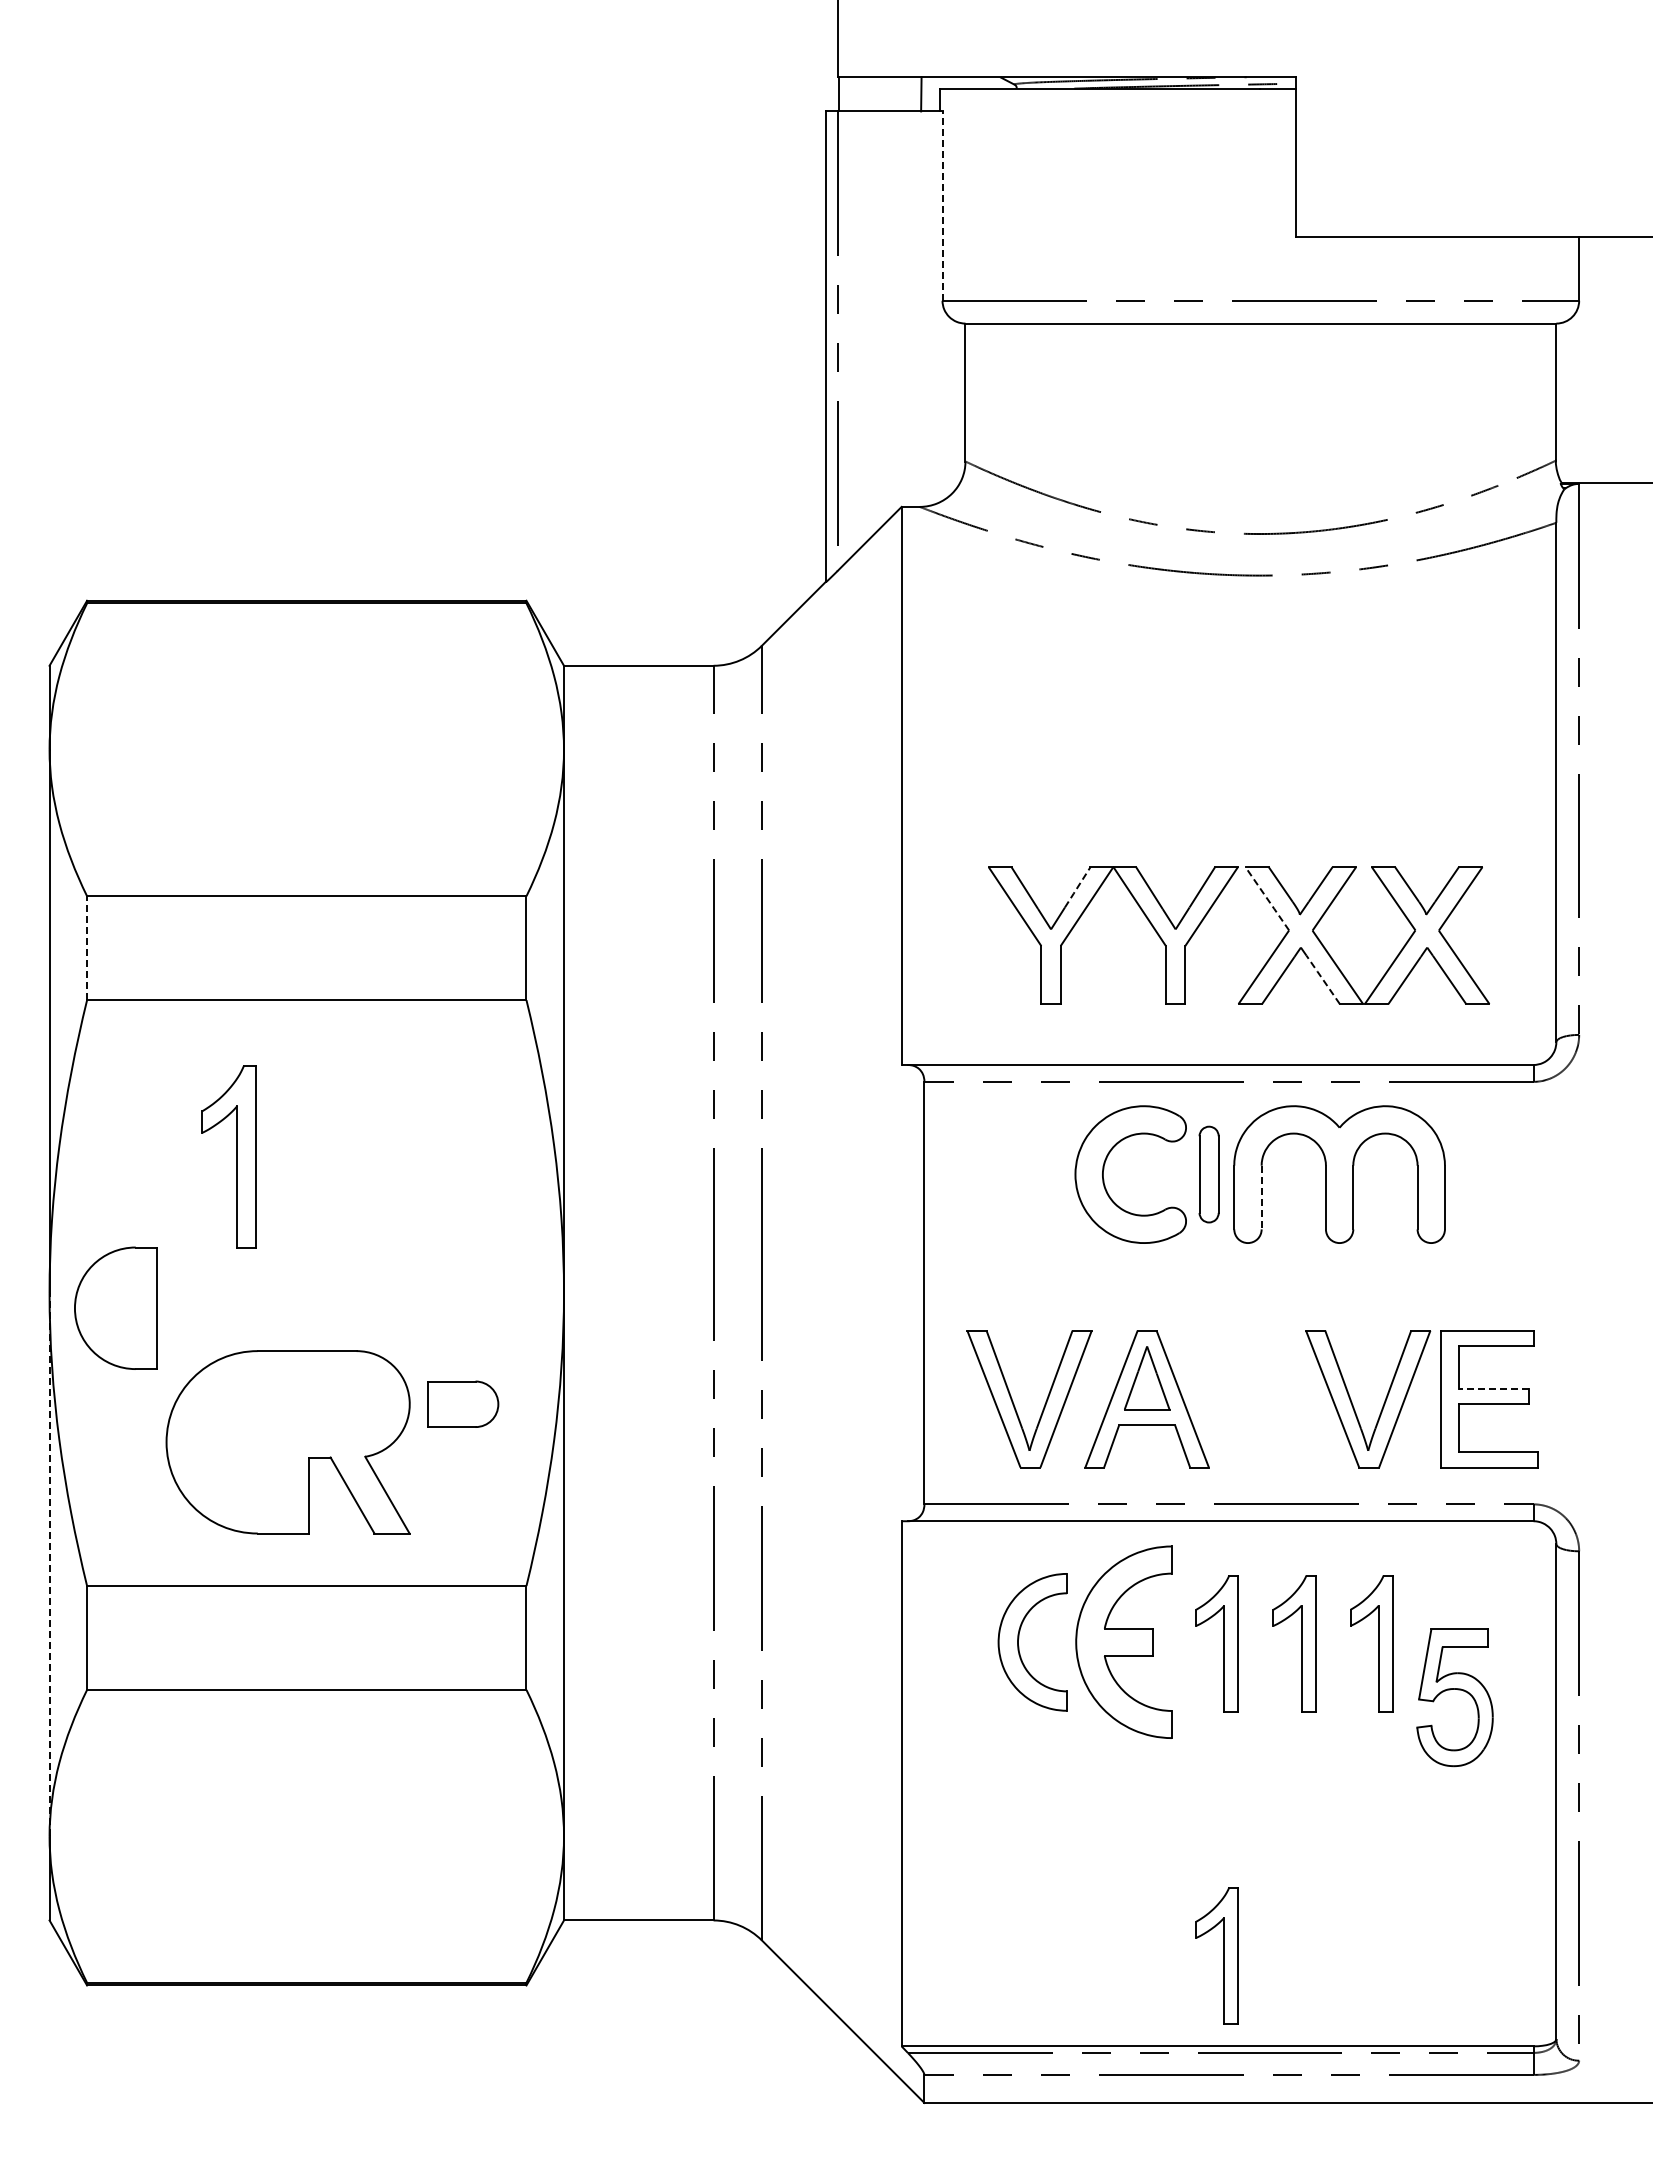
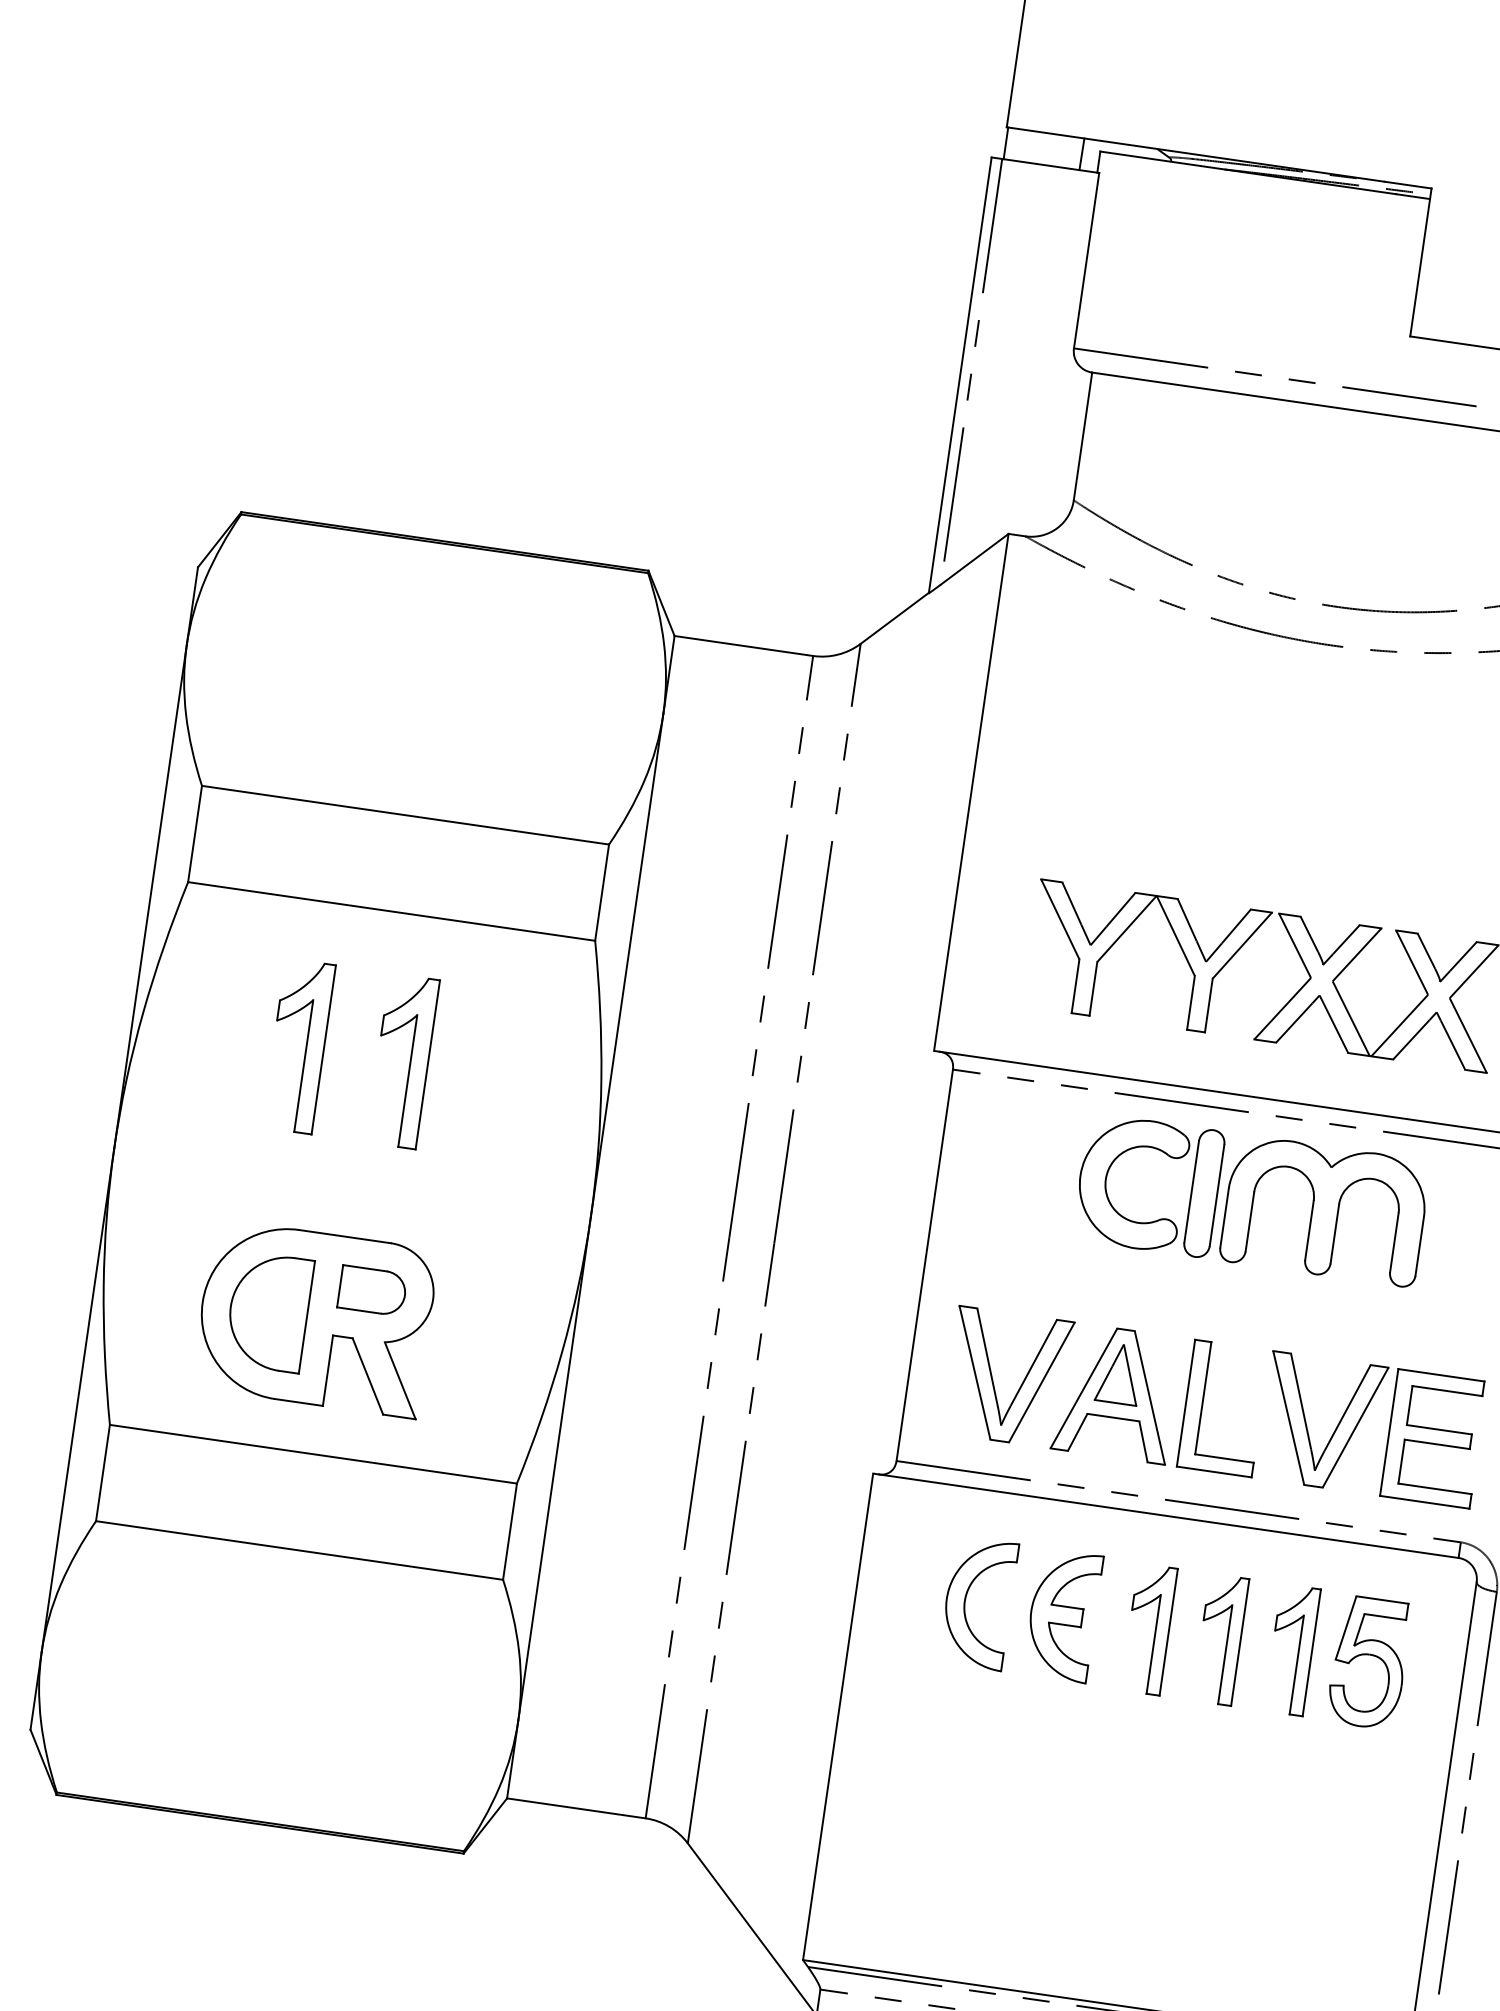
line: (942, 206) -> (1086, 261), dashed -> solid
line: (1077, 887) -> (1120, 909), dashed -> solid
line: (1267, 898) -> (1295, 945), dashed -> solid
line: (87, 948) -> (195, 834), dashed -> solid
line: (1323, 979) -> (1336, 1028), dashed -> solid
part: (349, 1156) -> (410, 1061), added
part: (1208, 1174) -> (1203, 1193), size x1.43
line: (1261, 1197) -> (1249, 1221), dashed -> solid
part: (115, 1307) -> (268, 1311), moved
line: (1493, 1388) -> (1439, 1429), dashed -> solid
part: (1239, 1399) -> (1202, 1405), added
part: (463, 1403) -> (372, 1290), moved
line: (49, 1564) -> (77, 1399), dashed -> solid
part: (1123, 1642) -> (1062, 1615), size x0.71
part: (1454, 1689) -> (1369, 1655), moved
part: (1223, 1955) -> (1113, 1918), removed

